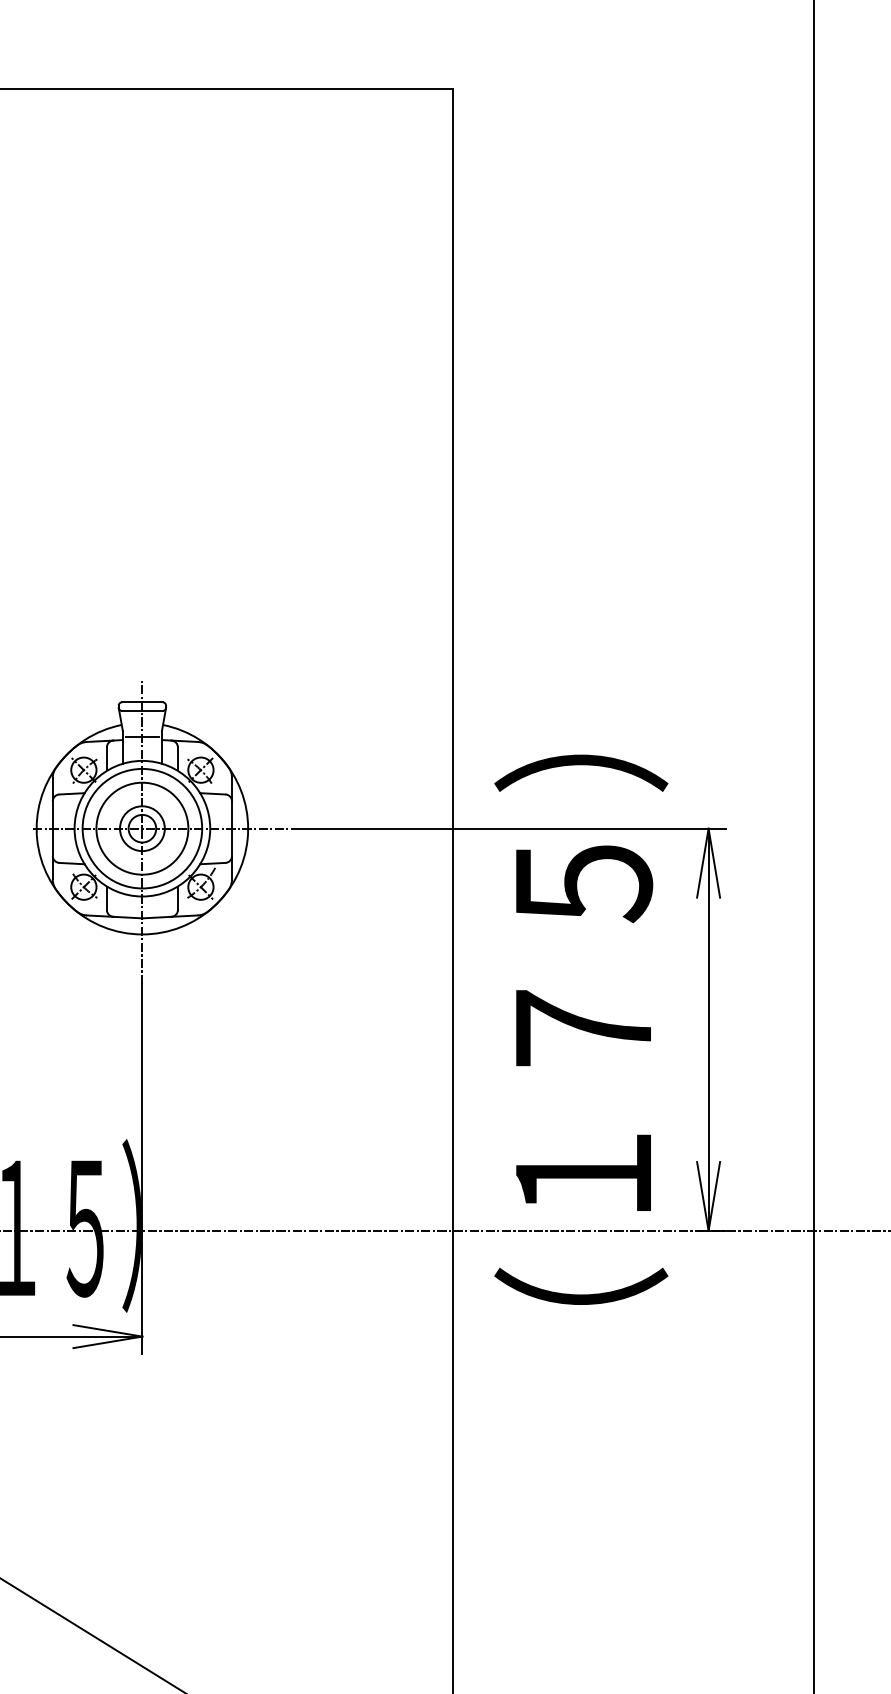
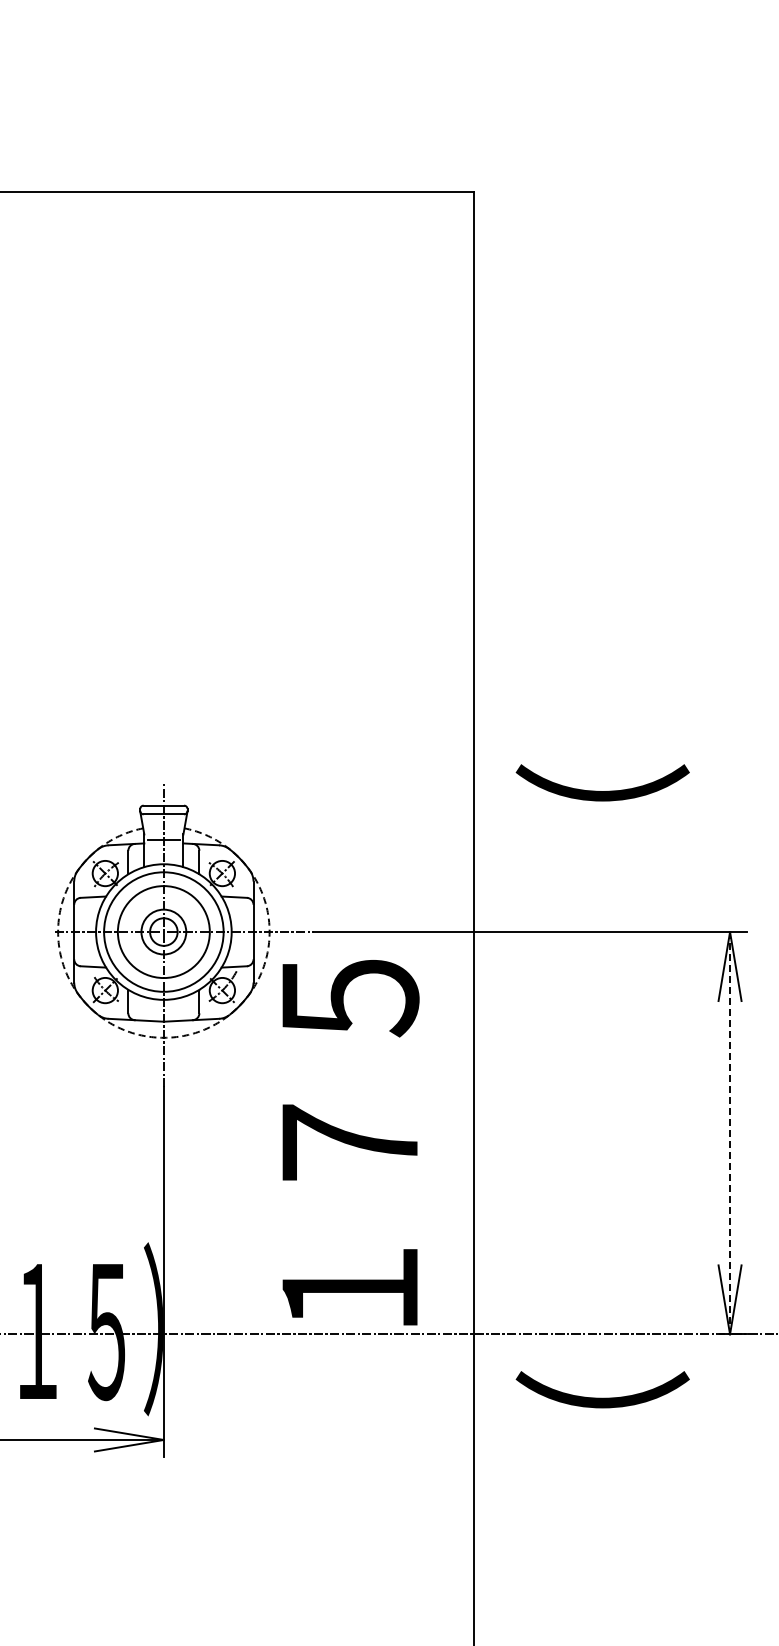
text: (581, 726) -> (602, 829), ） -> （
arc: (142, 934) -> (163, 1037), solid -> dashed
text: (584, 1027) -> (350, 1141), moved
line: (708, 1030) -> (729, 1133), solid -> dashed

